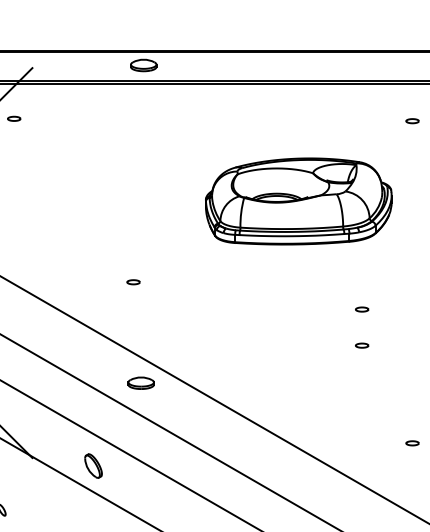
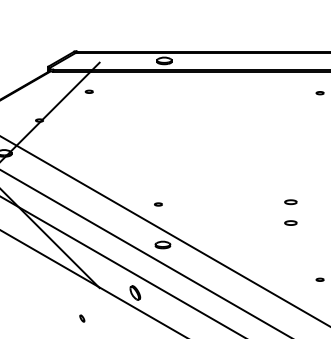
part: (297, 201) -> (253, 139), removed
part: (133, 282) -> (158, 204), moved
part: (361, 309) -> (290, 202), size x1.6
part: (361, 346) -> (290, 223), size x1.6

